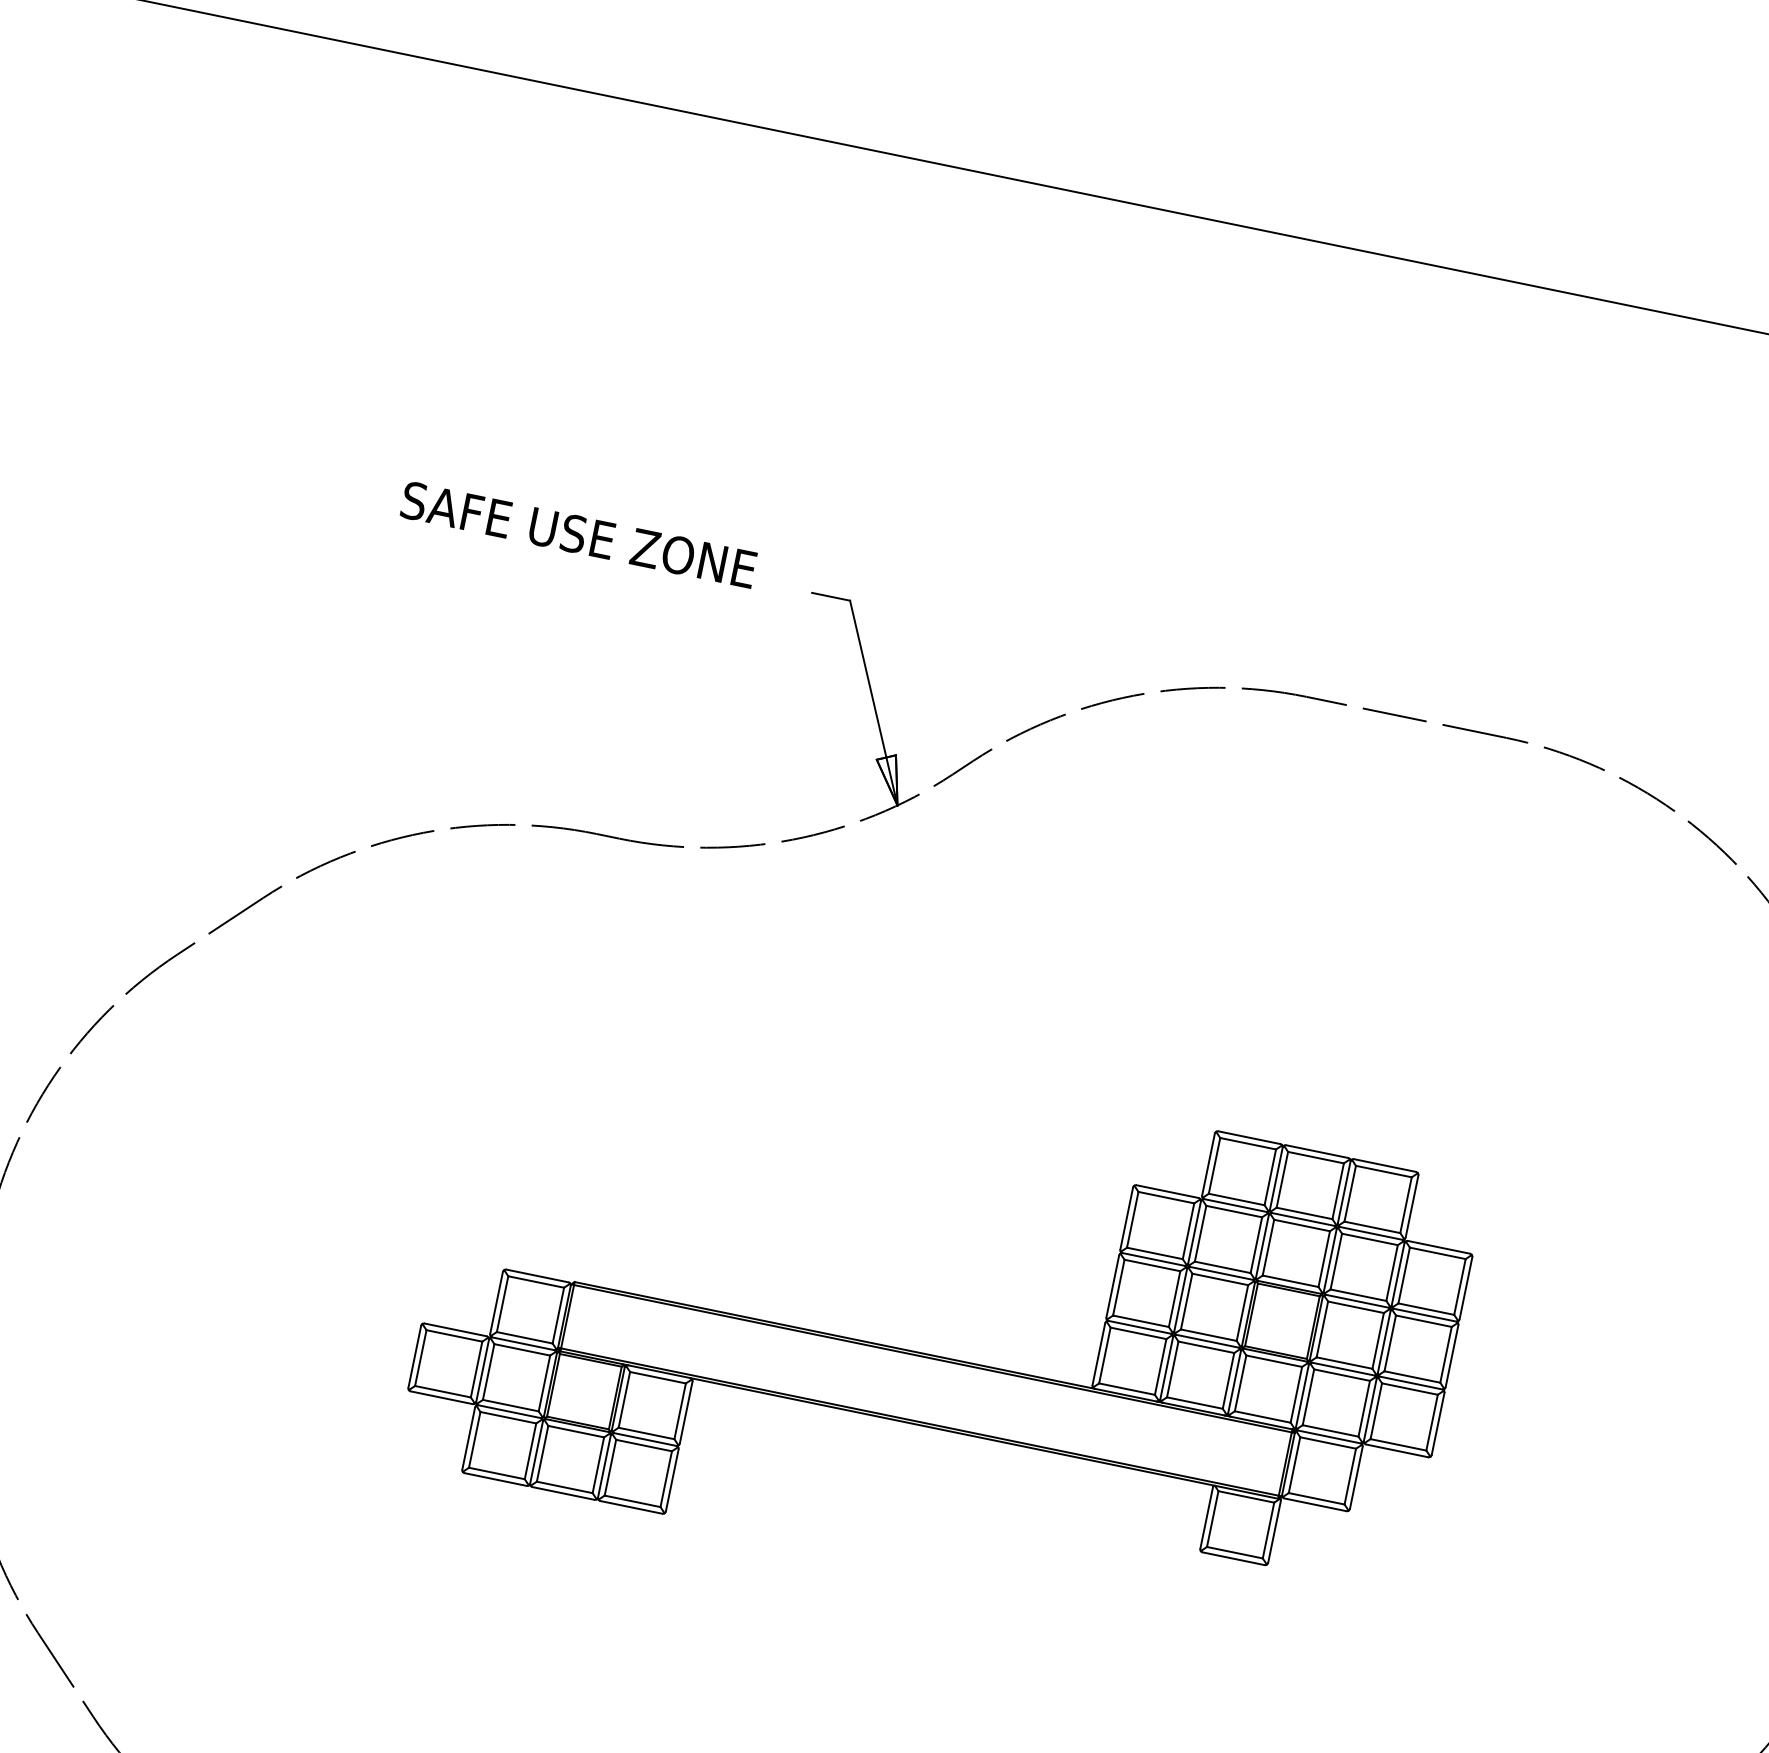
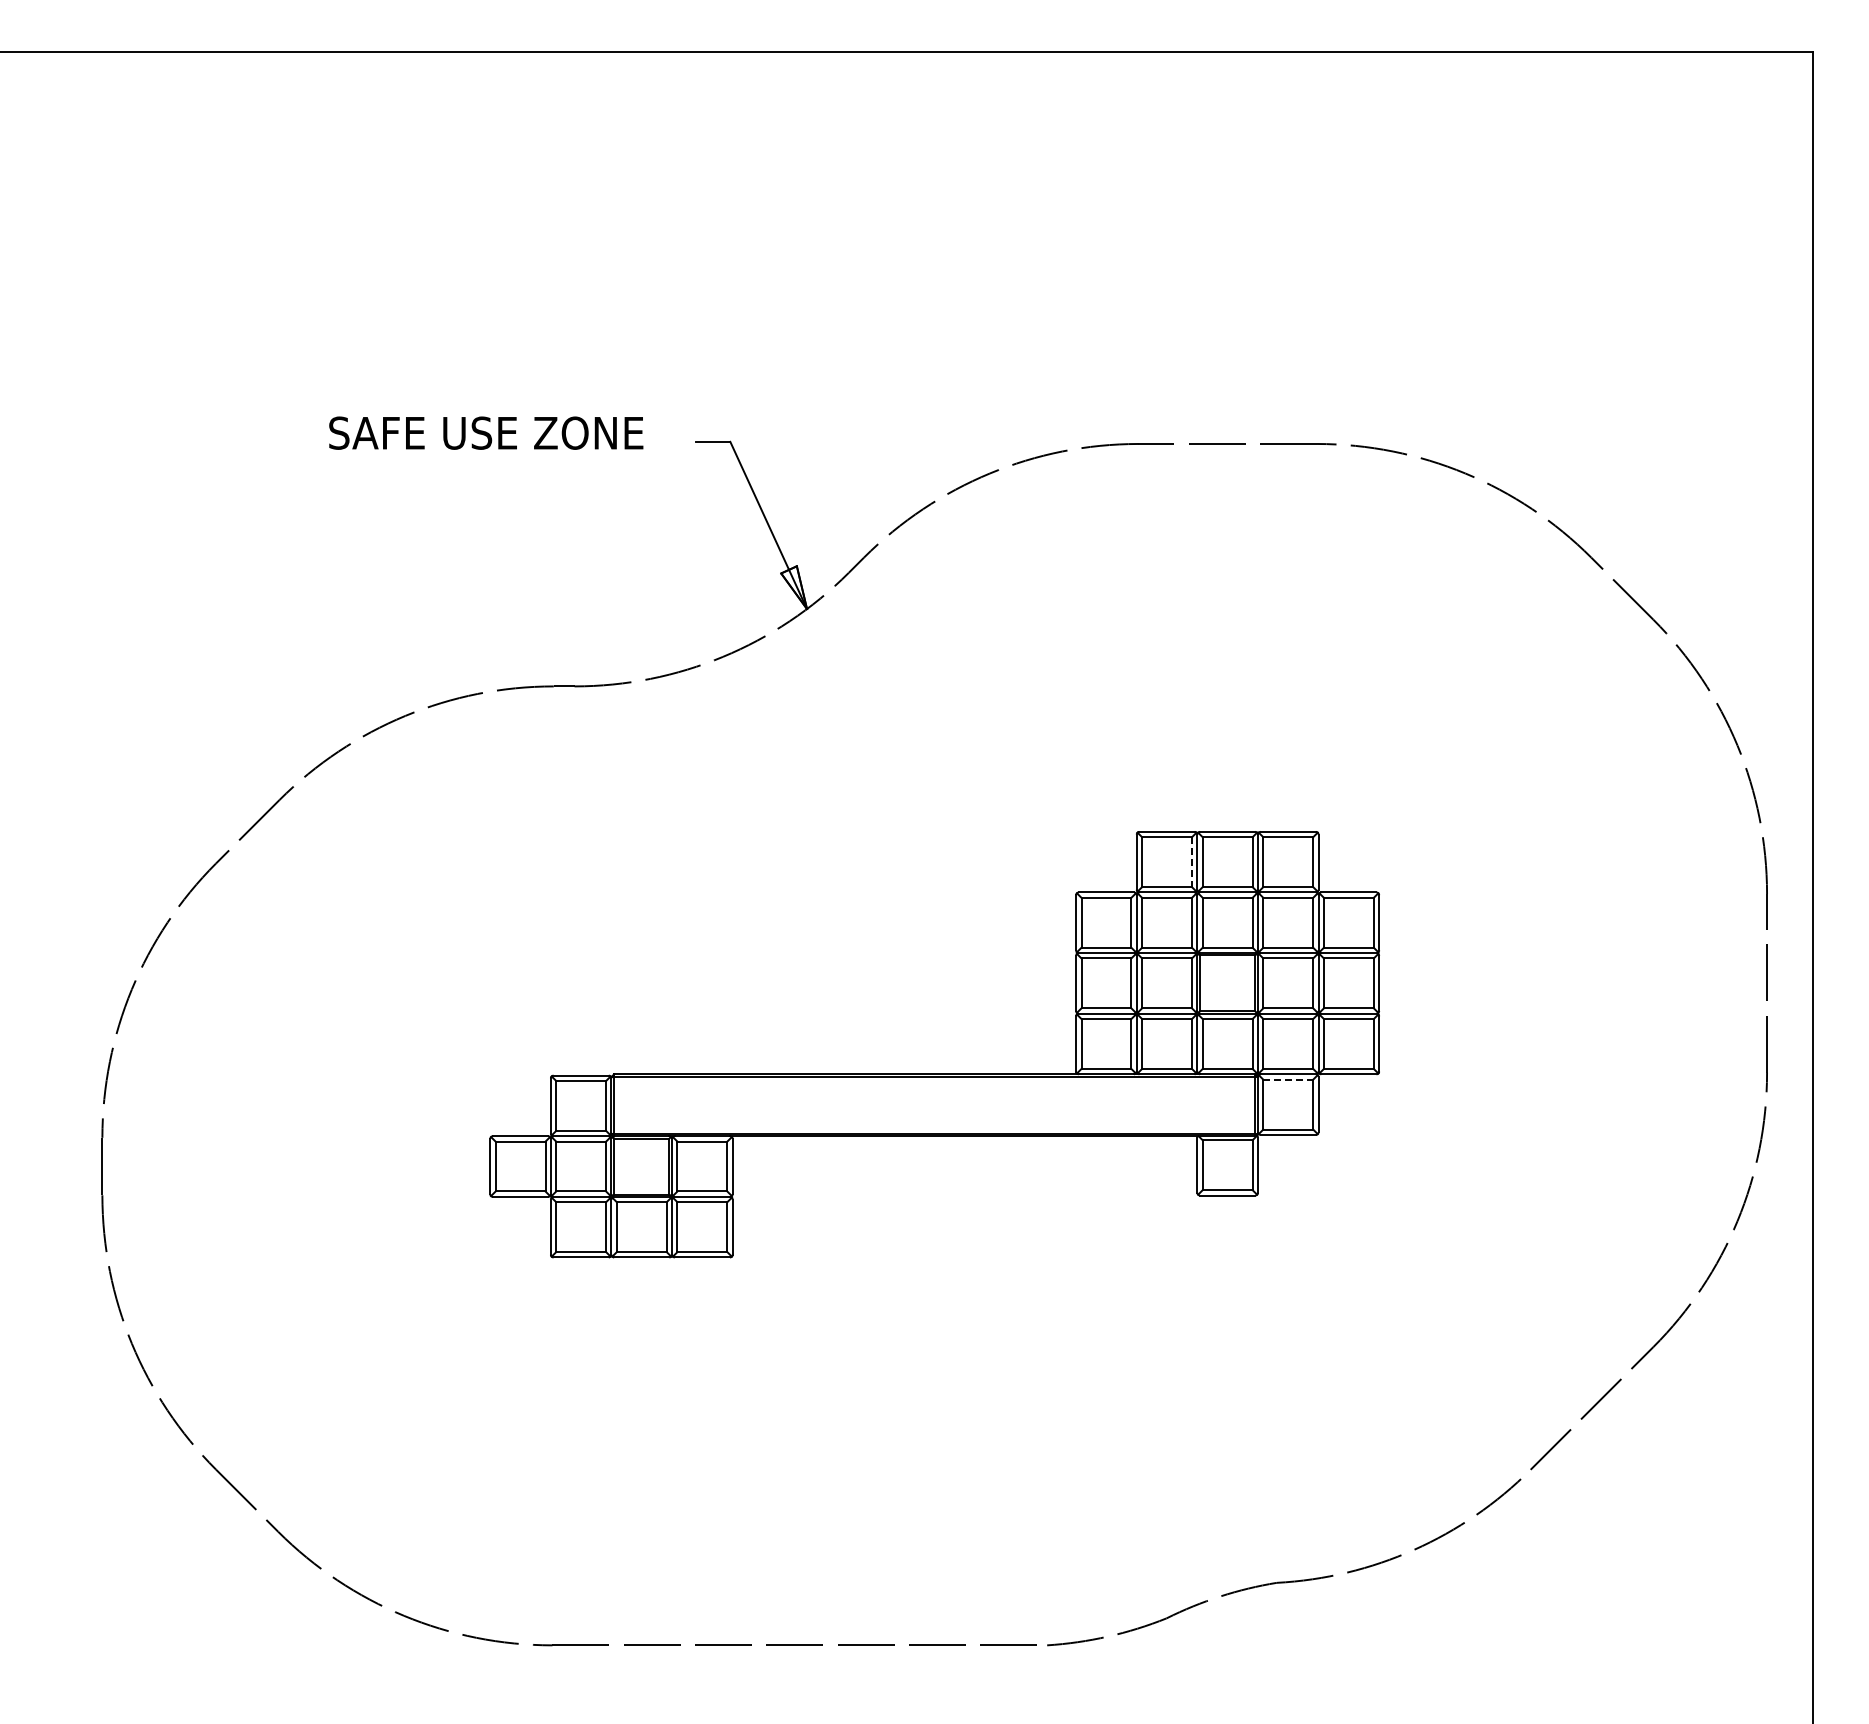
line: (1269, 1177) -> (1191, 862), solid -> dashed
line: (1328, 1442) -> (1288, 1079), solid -> dashed

